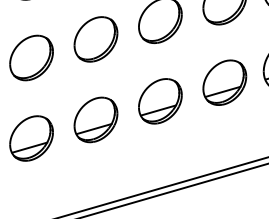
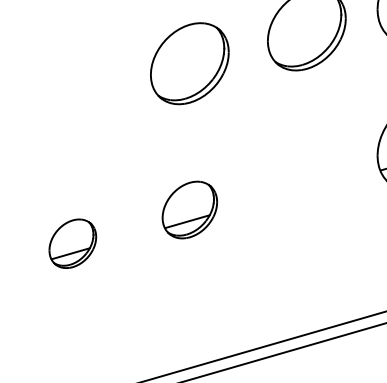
part: (95, 39) -> (71, 97), removed
part: (224, 82) -> (306, 175), removed
part: (160, 101) -> (190, 210), size x0.7
part: (95, 119) -> (71, 242), size x0.6

